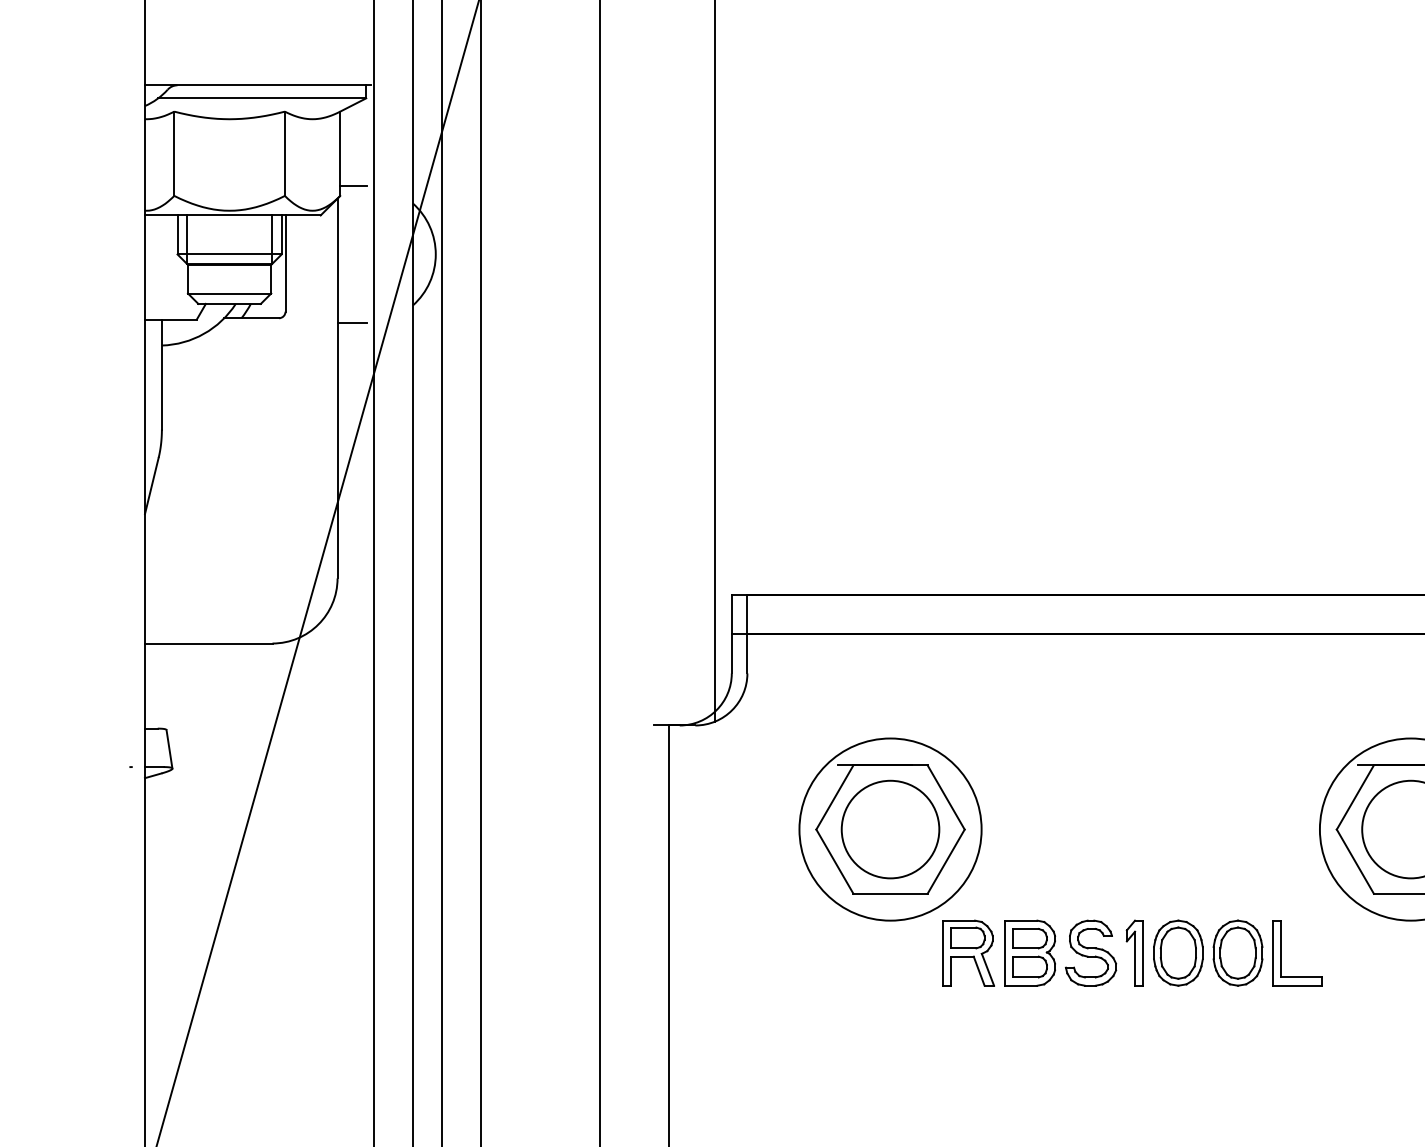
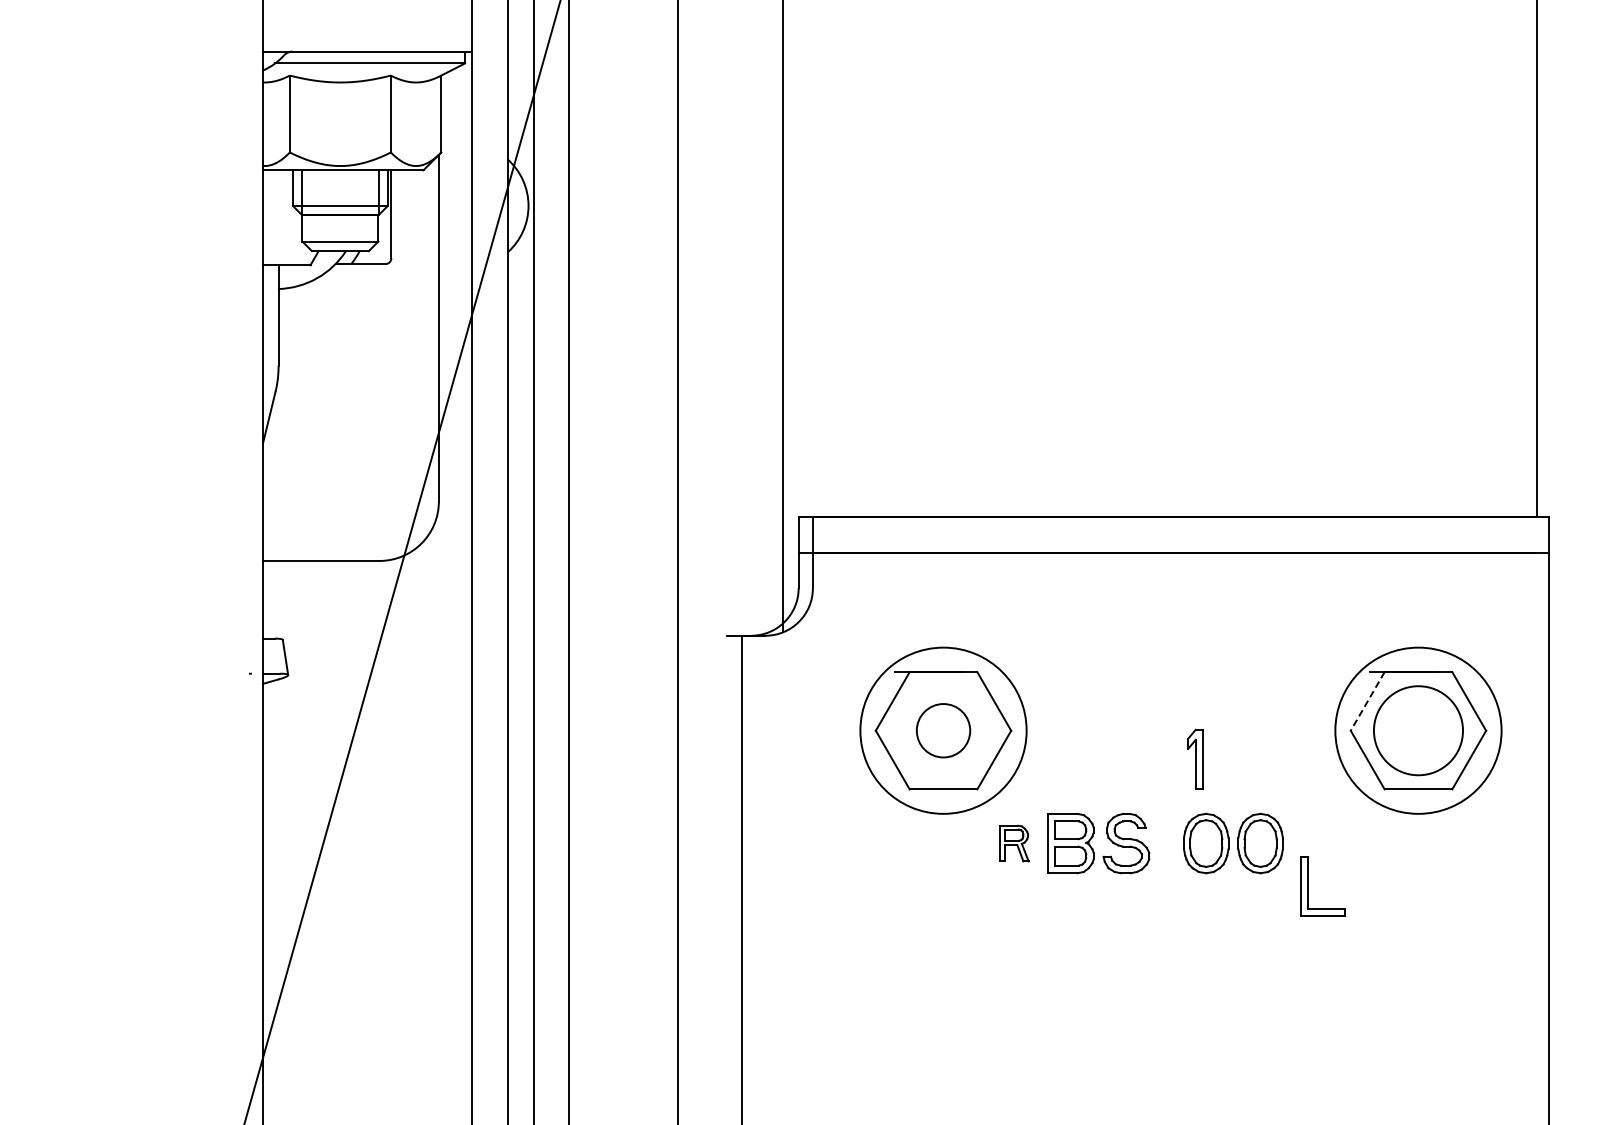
line: (353, 186) -> (453, 143), removed
line: (352, 323) -> (452, 268), removed
line: (1355, 797) -> (1367, 701), solid -> dashed
circle: (890, 829) -> (943, 730), size x0.6
part: (1134, 952) -> (1195, 758), moved
part: (968, 953) -> (1014, 843), size x0.6
part: (1281, 953) -> (1308, 886), moved

